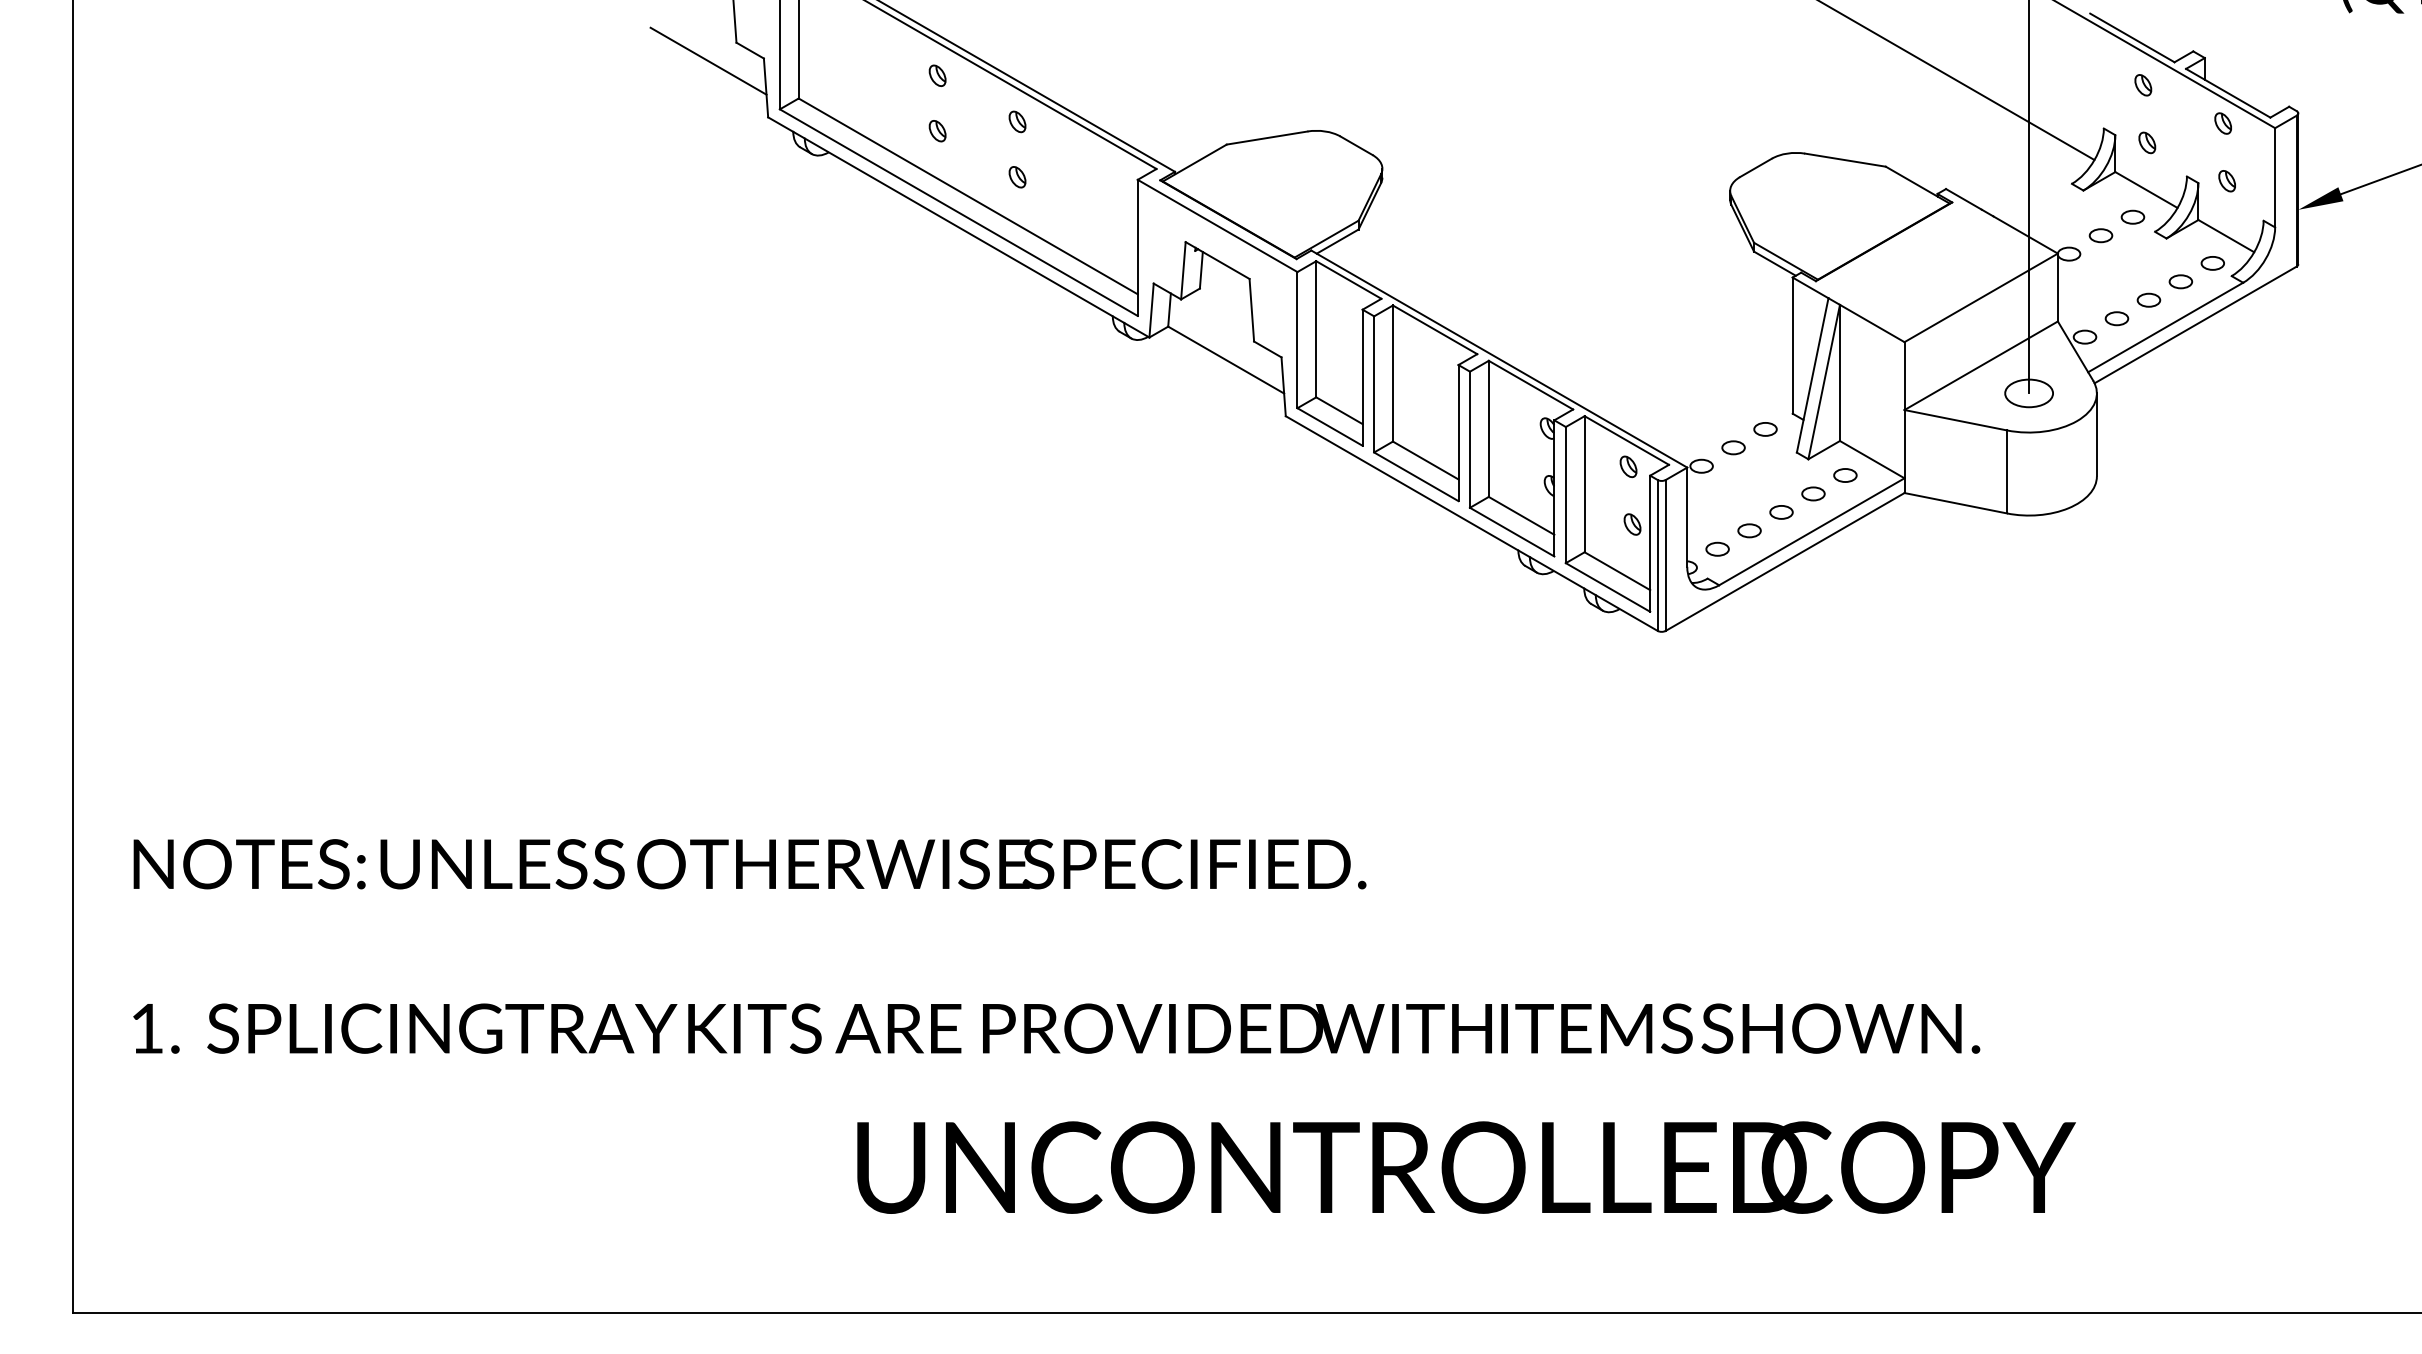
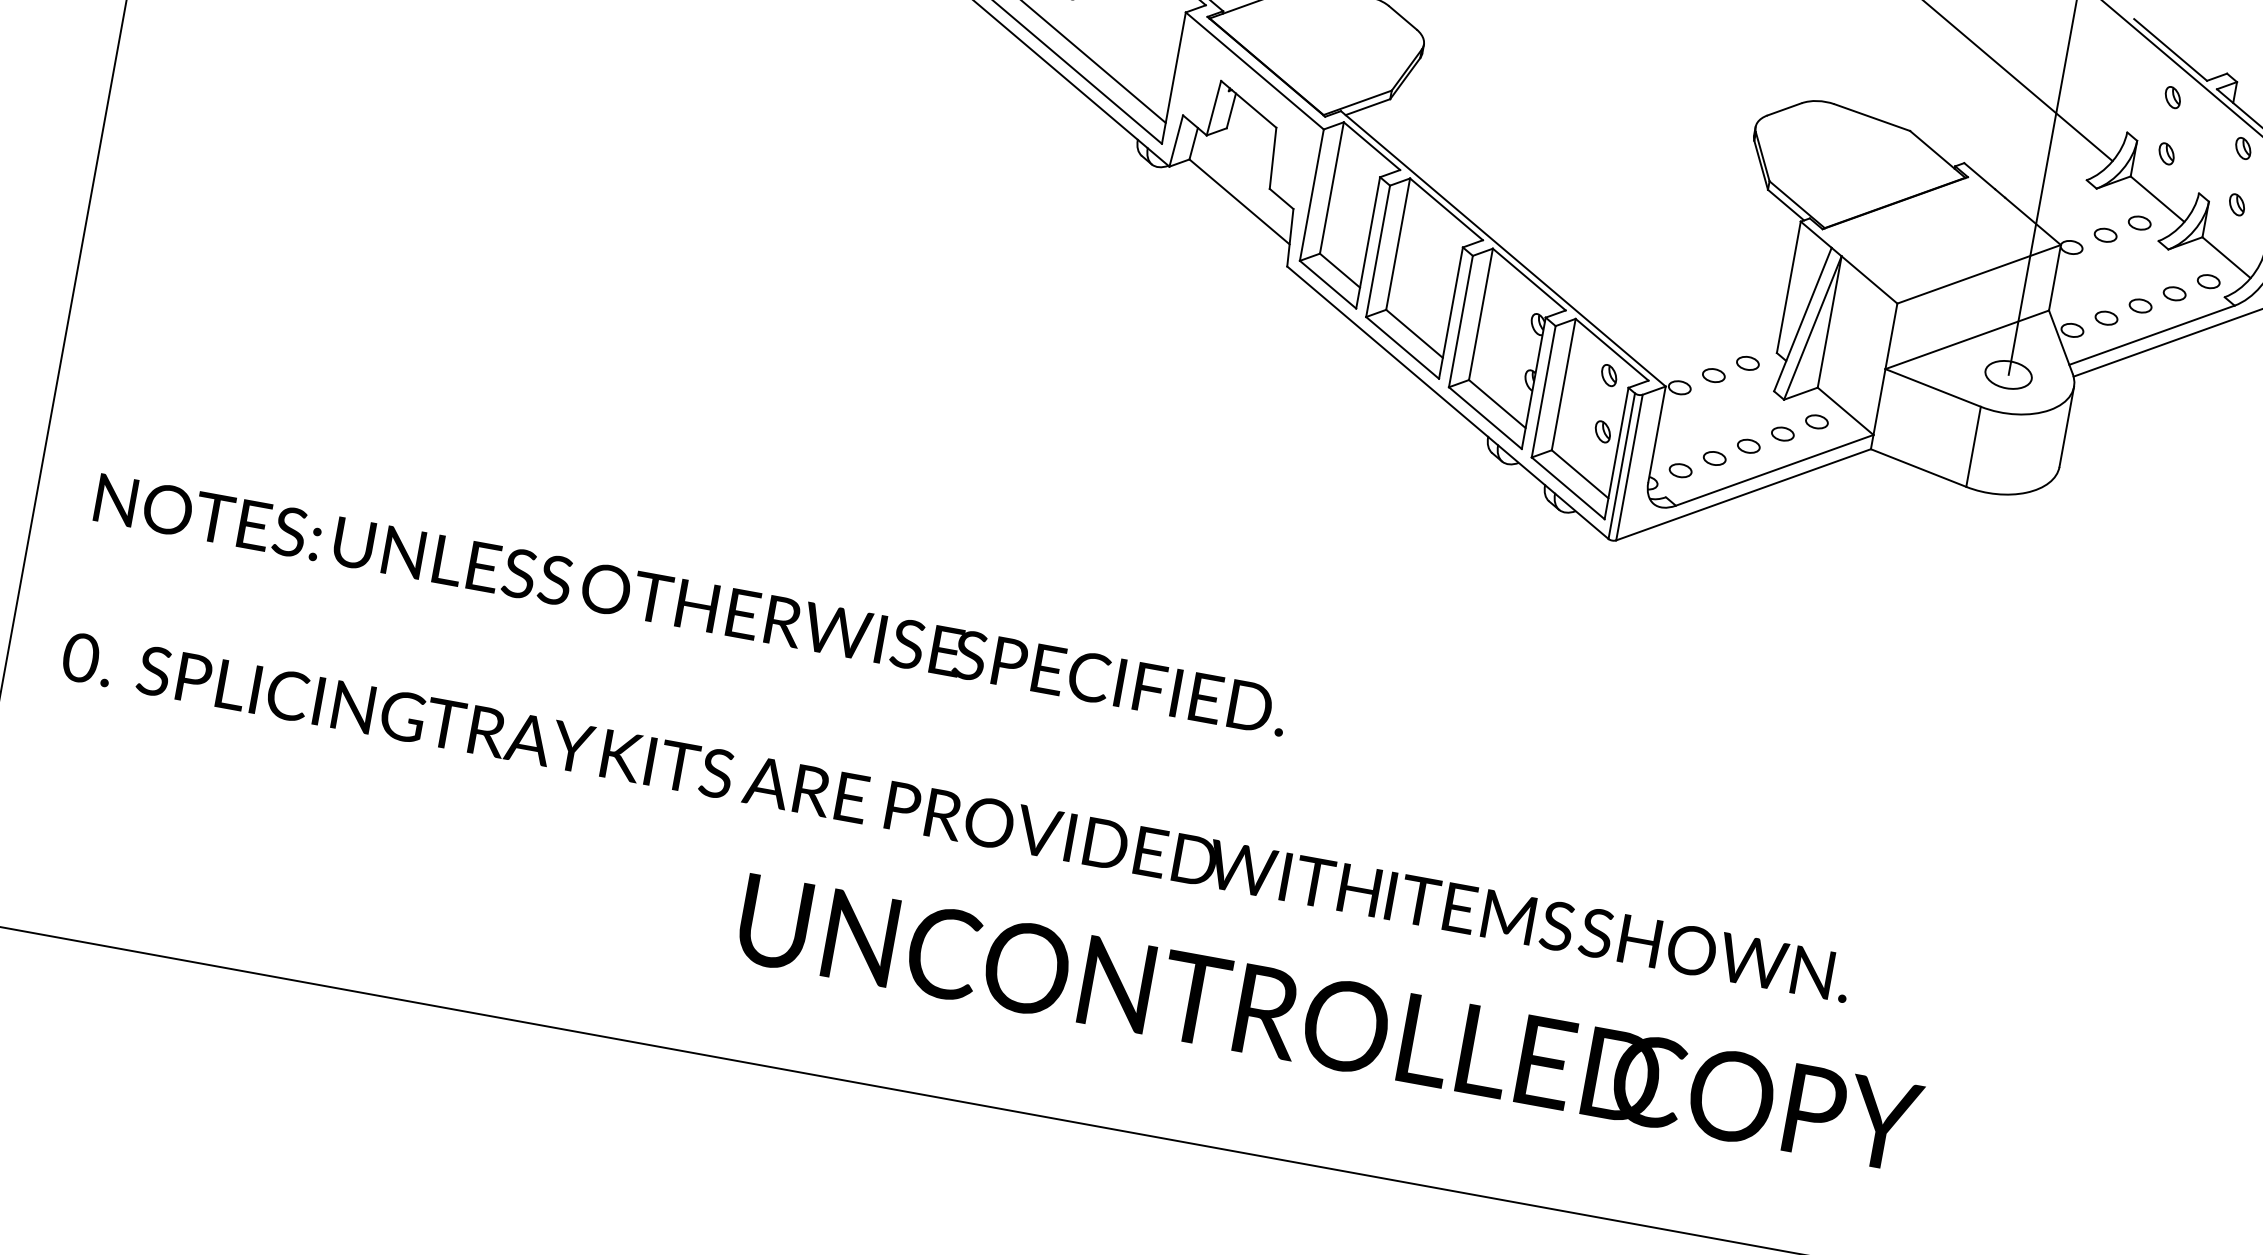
text: (147, 1028) -> (81, 657), 1. -> 0.

